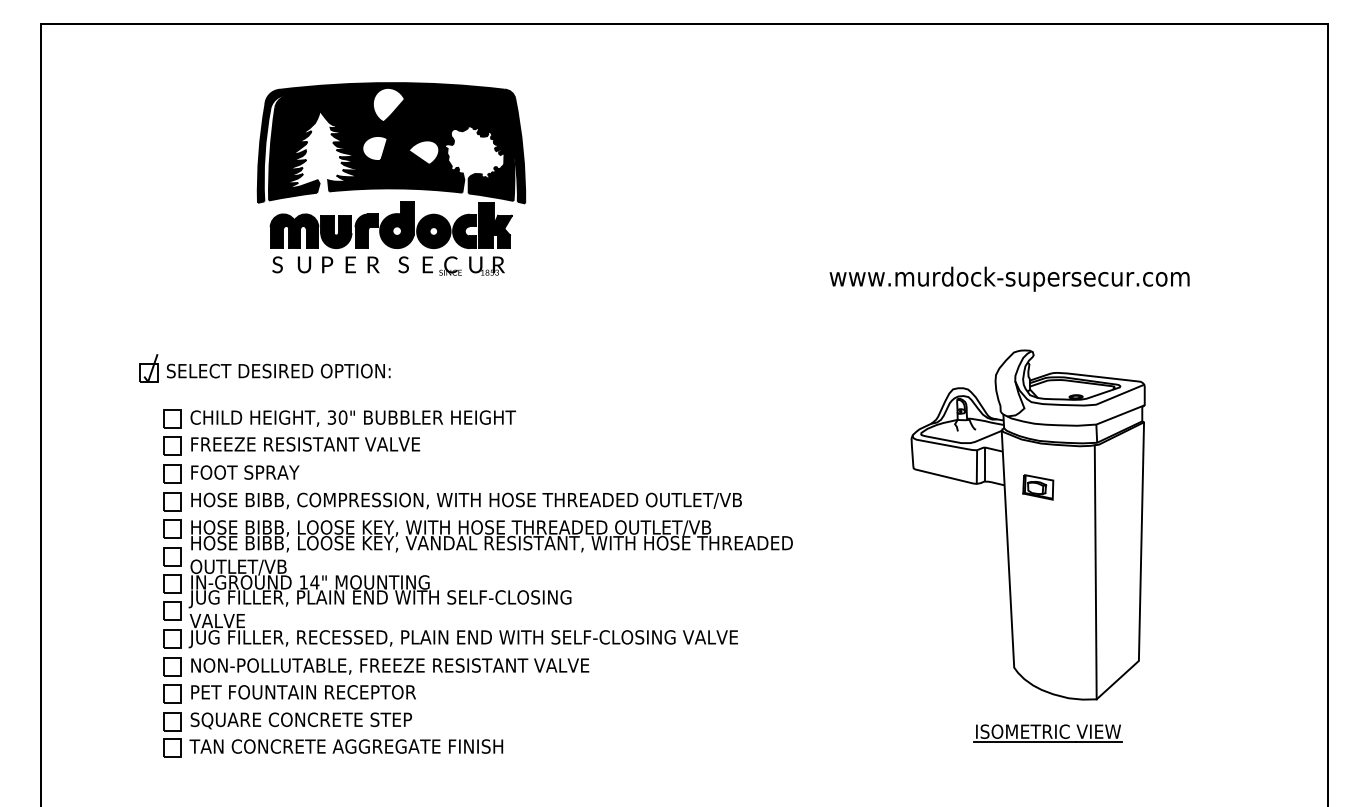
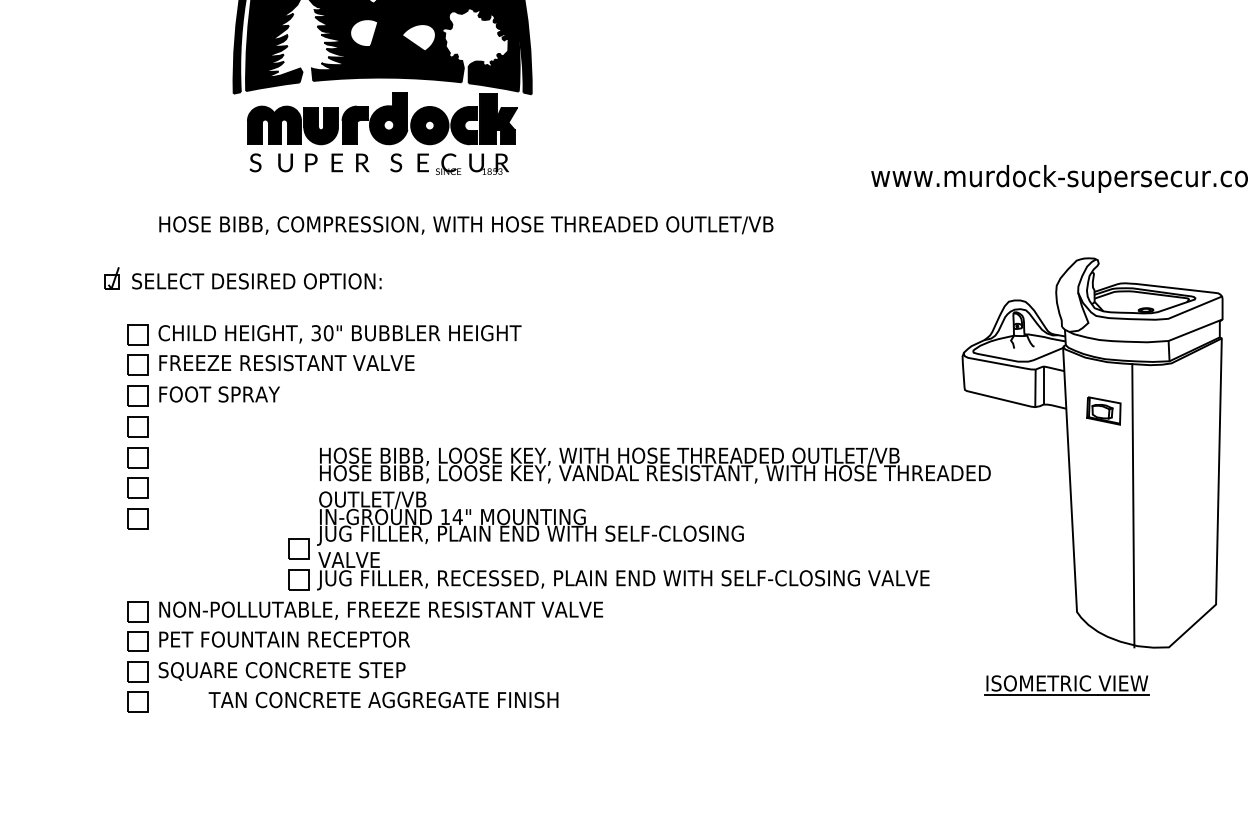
part: (148, 368) -> (111, 278), size x0.7
text: (466, 500) -> (466, 224), moved
line: (1095, 572) -> (1133, 505), moved
part: (479, 590) -> (641, 525), moved
part: (1047, 733) -> (1066, 685), moved
text: (346, 746) -> (383, 699), moved

